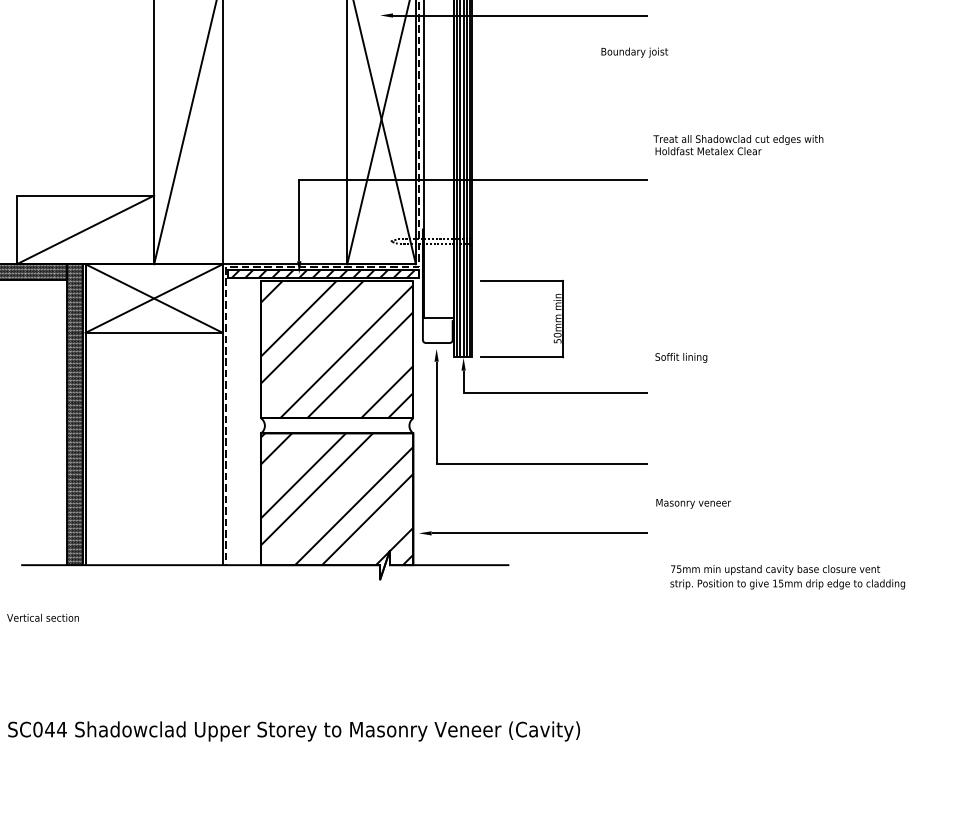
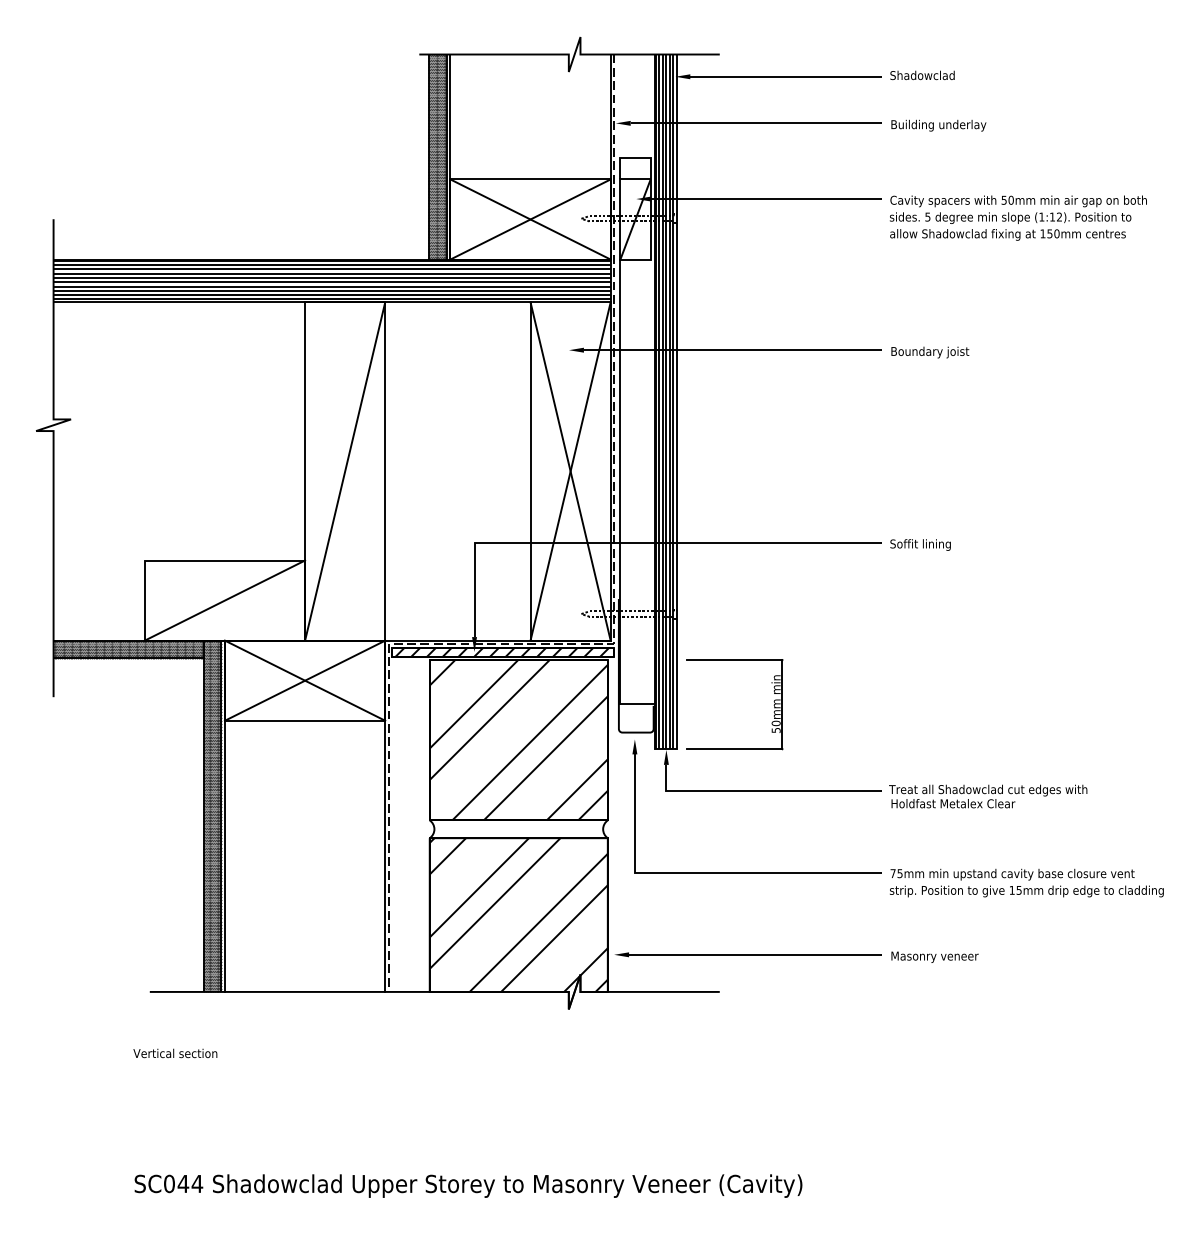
text: (635, 52) -> (930, 352), moved
text: (738, 145) -> (988, 796), moved
text: (681, 357) -> (920, 544), moved
text: (693, 503) -> (934, 956), moved
text: (787, 576) -> (1026, 882), moved

